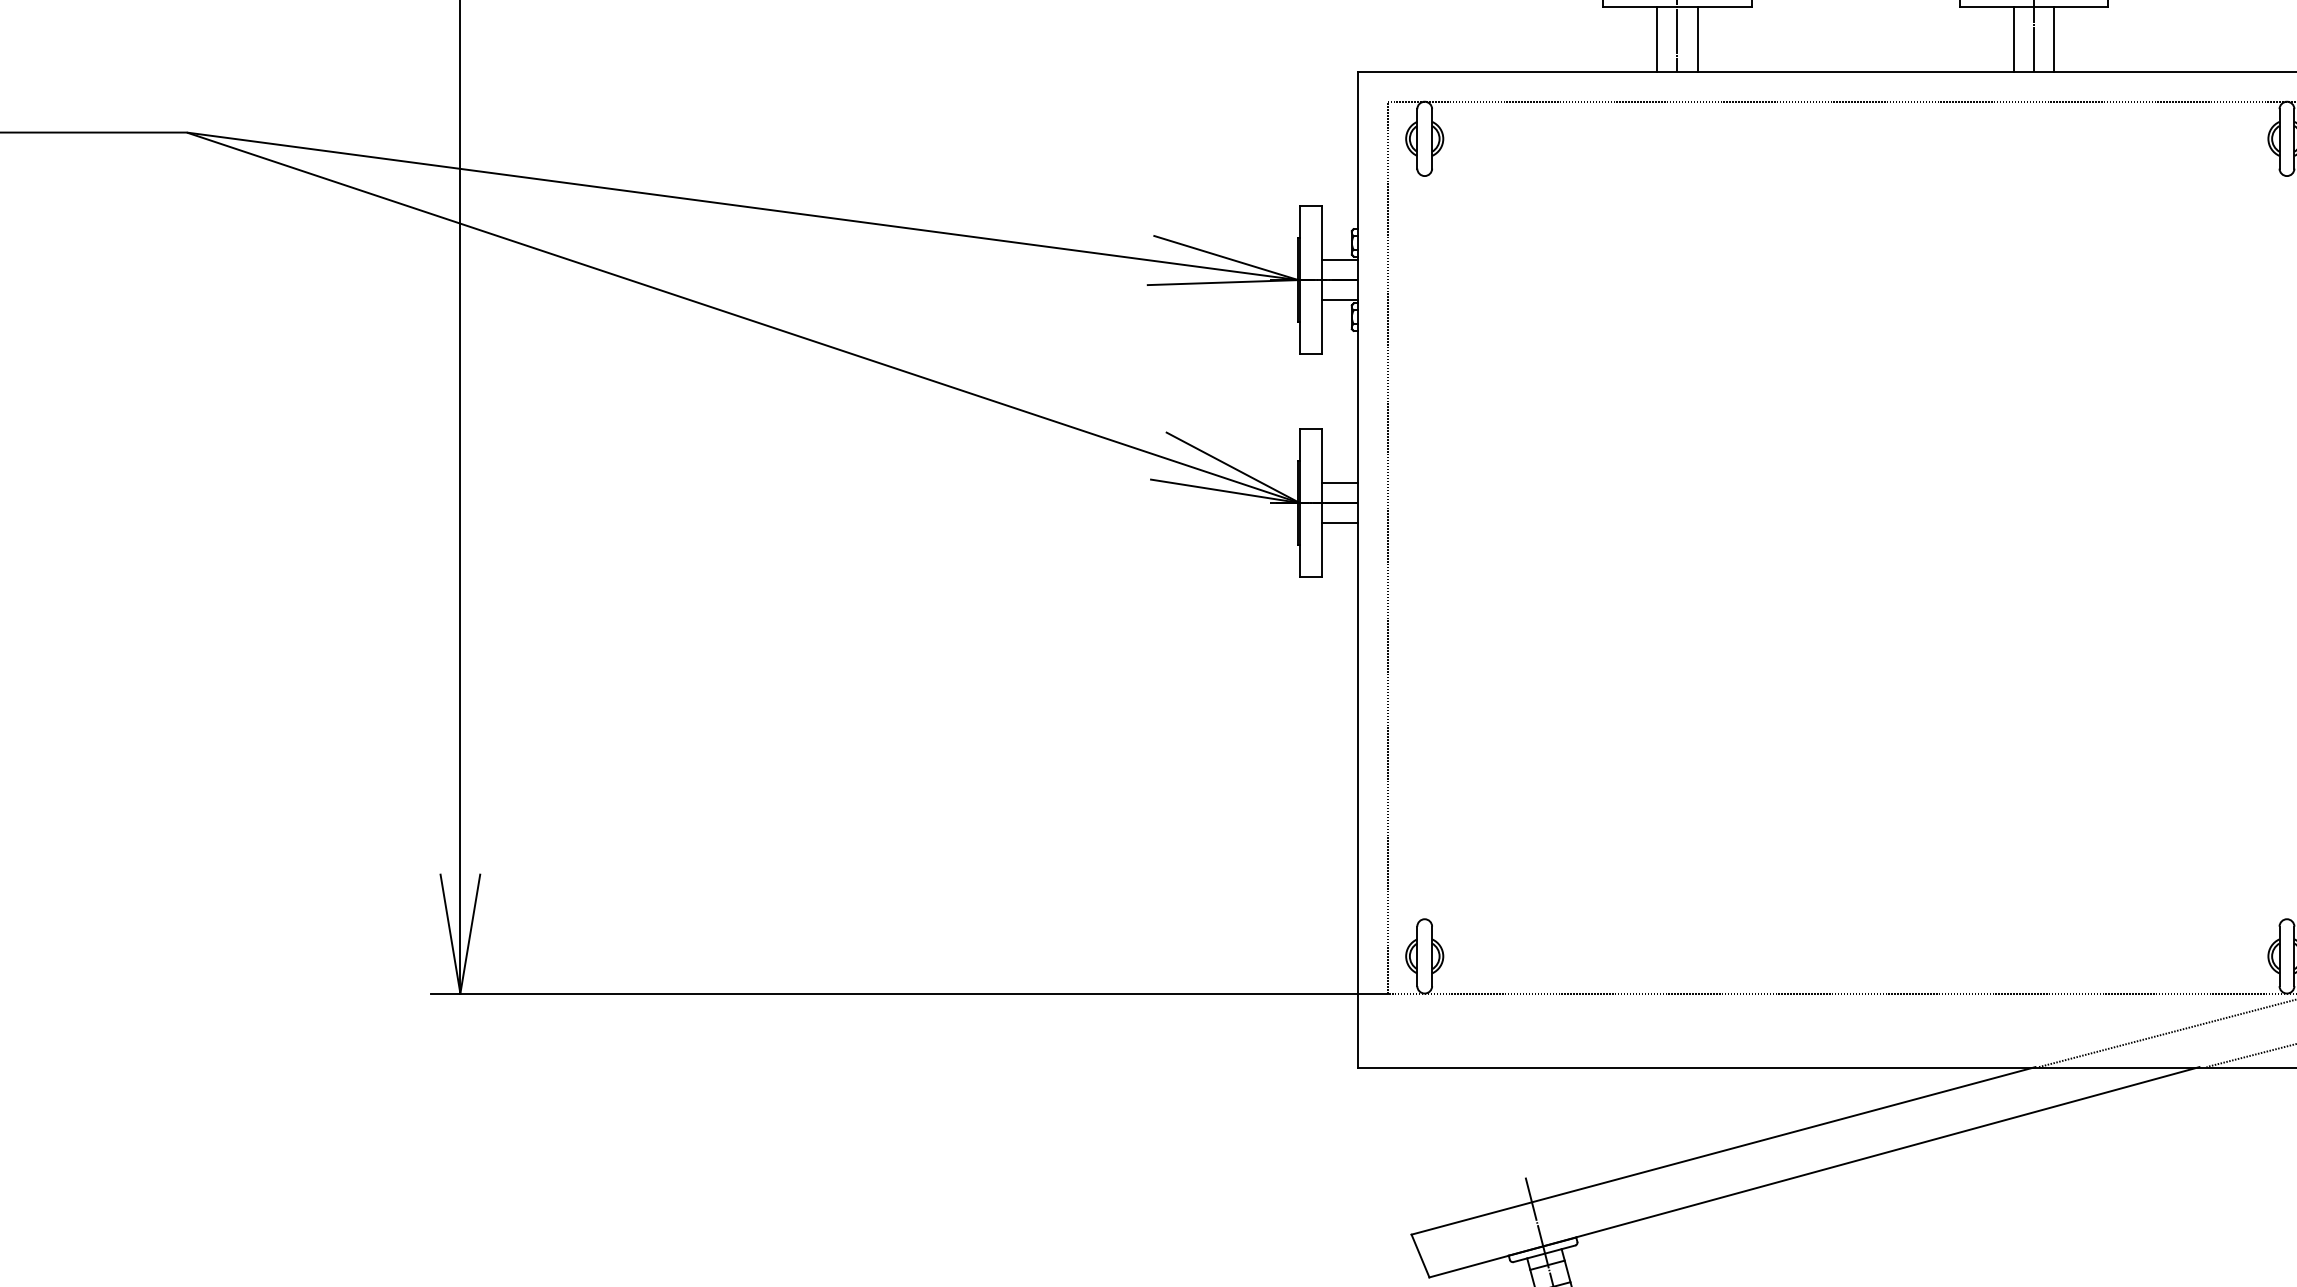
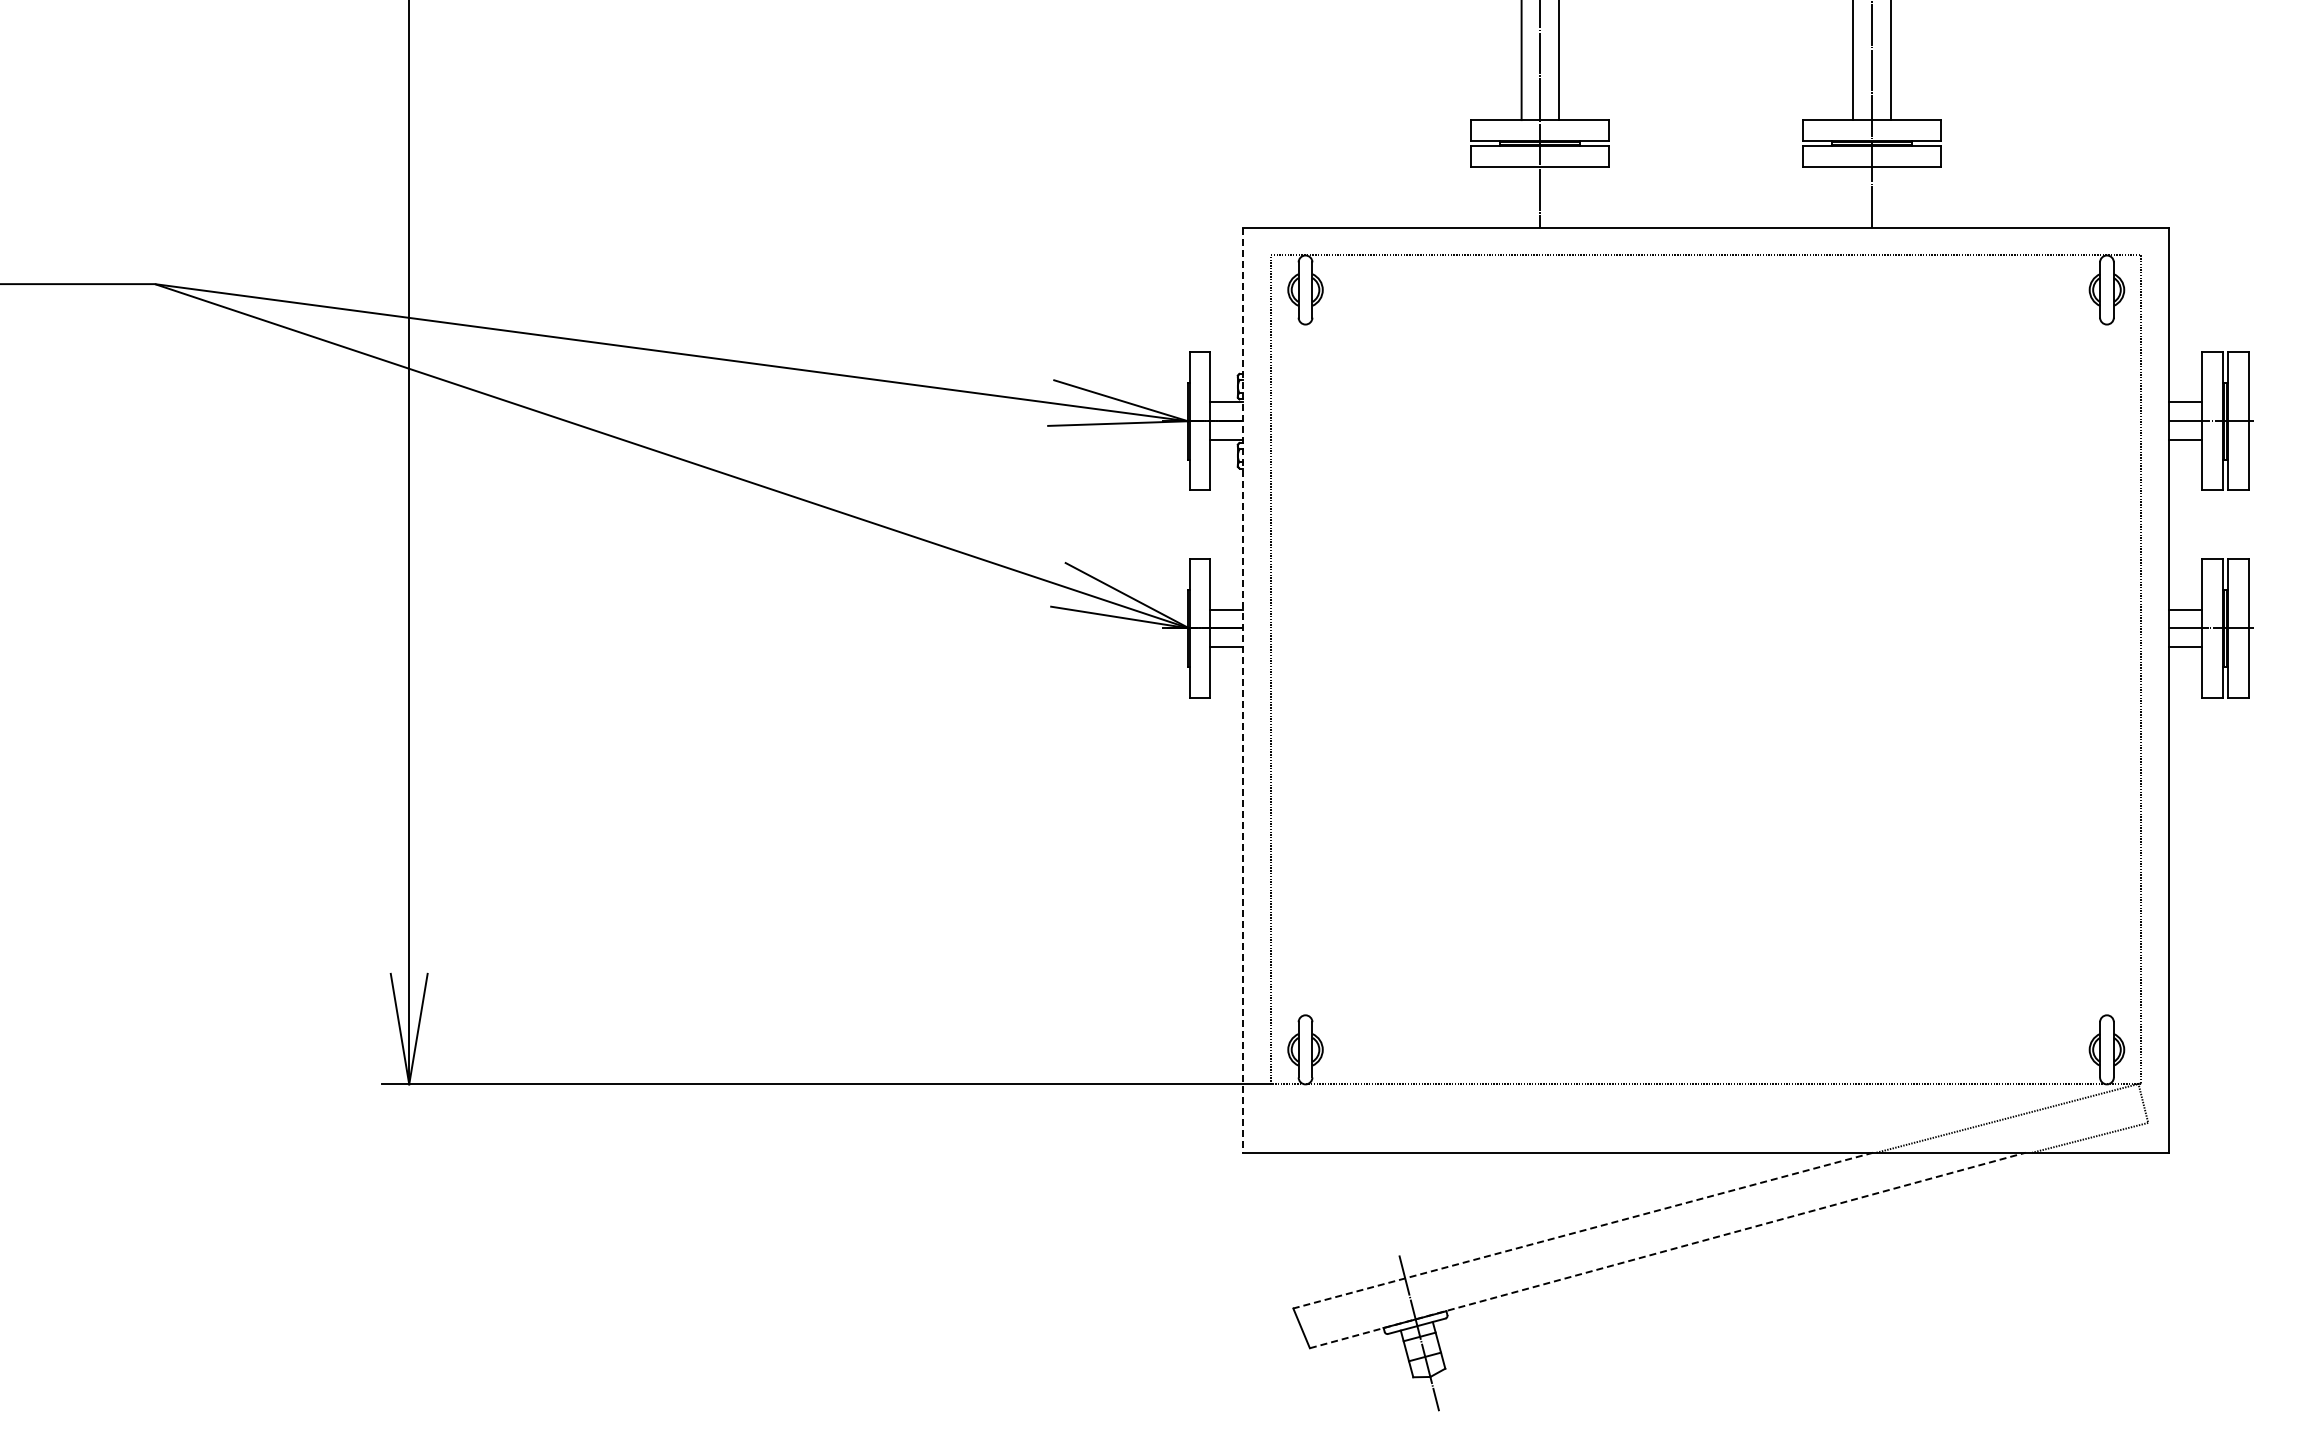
line: (1657, 39) -> (1521, 197), removed
line: (1697, 39) -> (1559, 197), removed
line: (2014, 39) -> (1853, 197), removed
line: (2054, 39) -> (1890, 197), removed
line: (1357, 569) -> (1243, 690), solid -> dashed
line: (1722, 1150) -> (1582, 1230), solid -> dashed
line: (1814, 1172) -> (1667, 1250), solid -> dashed

